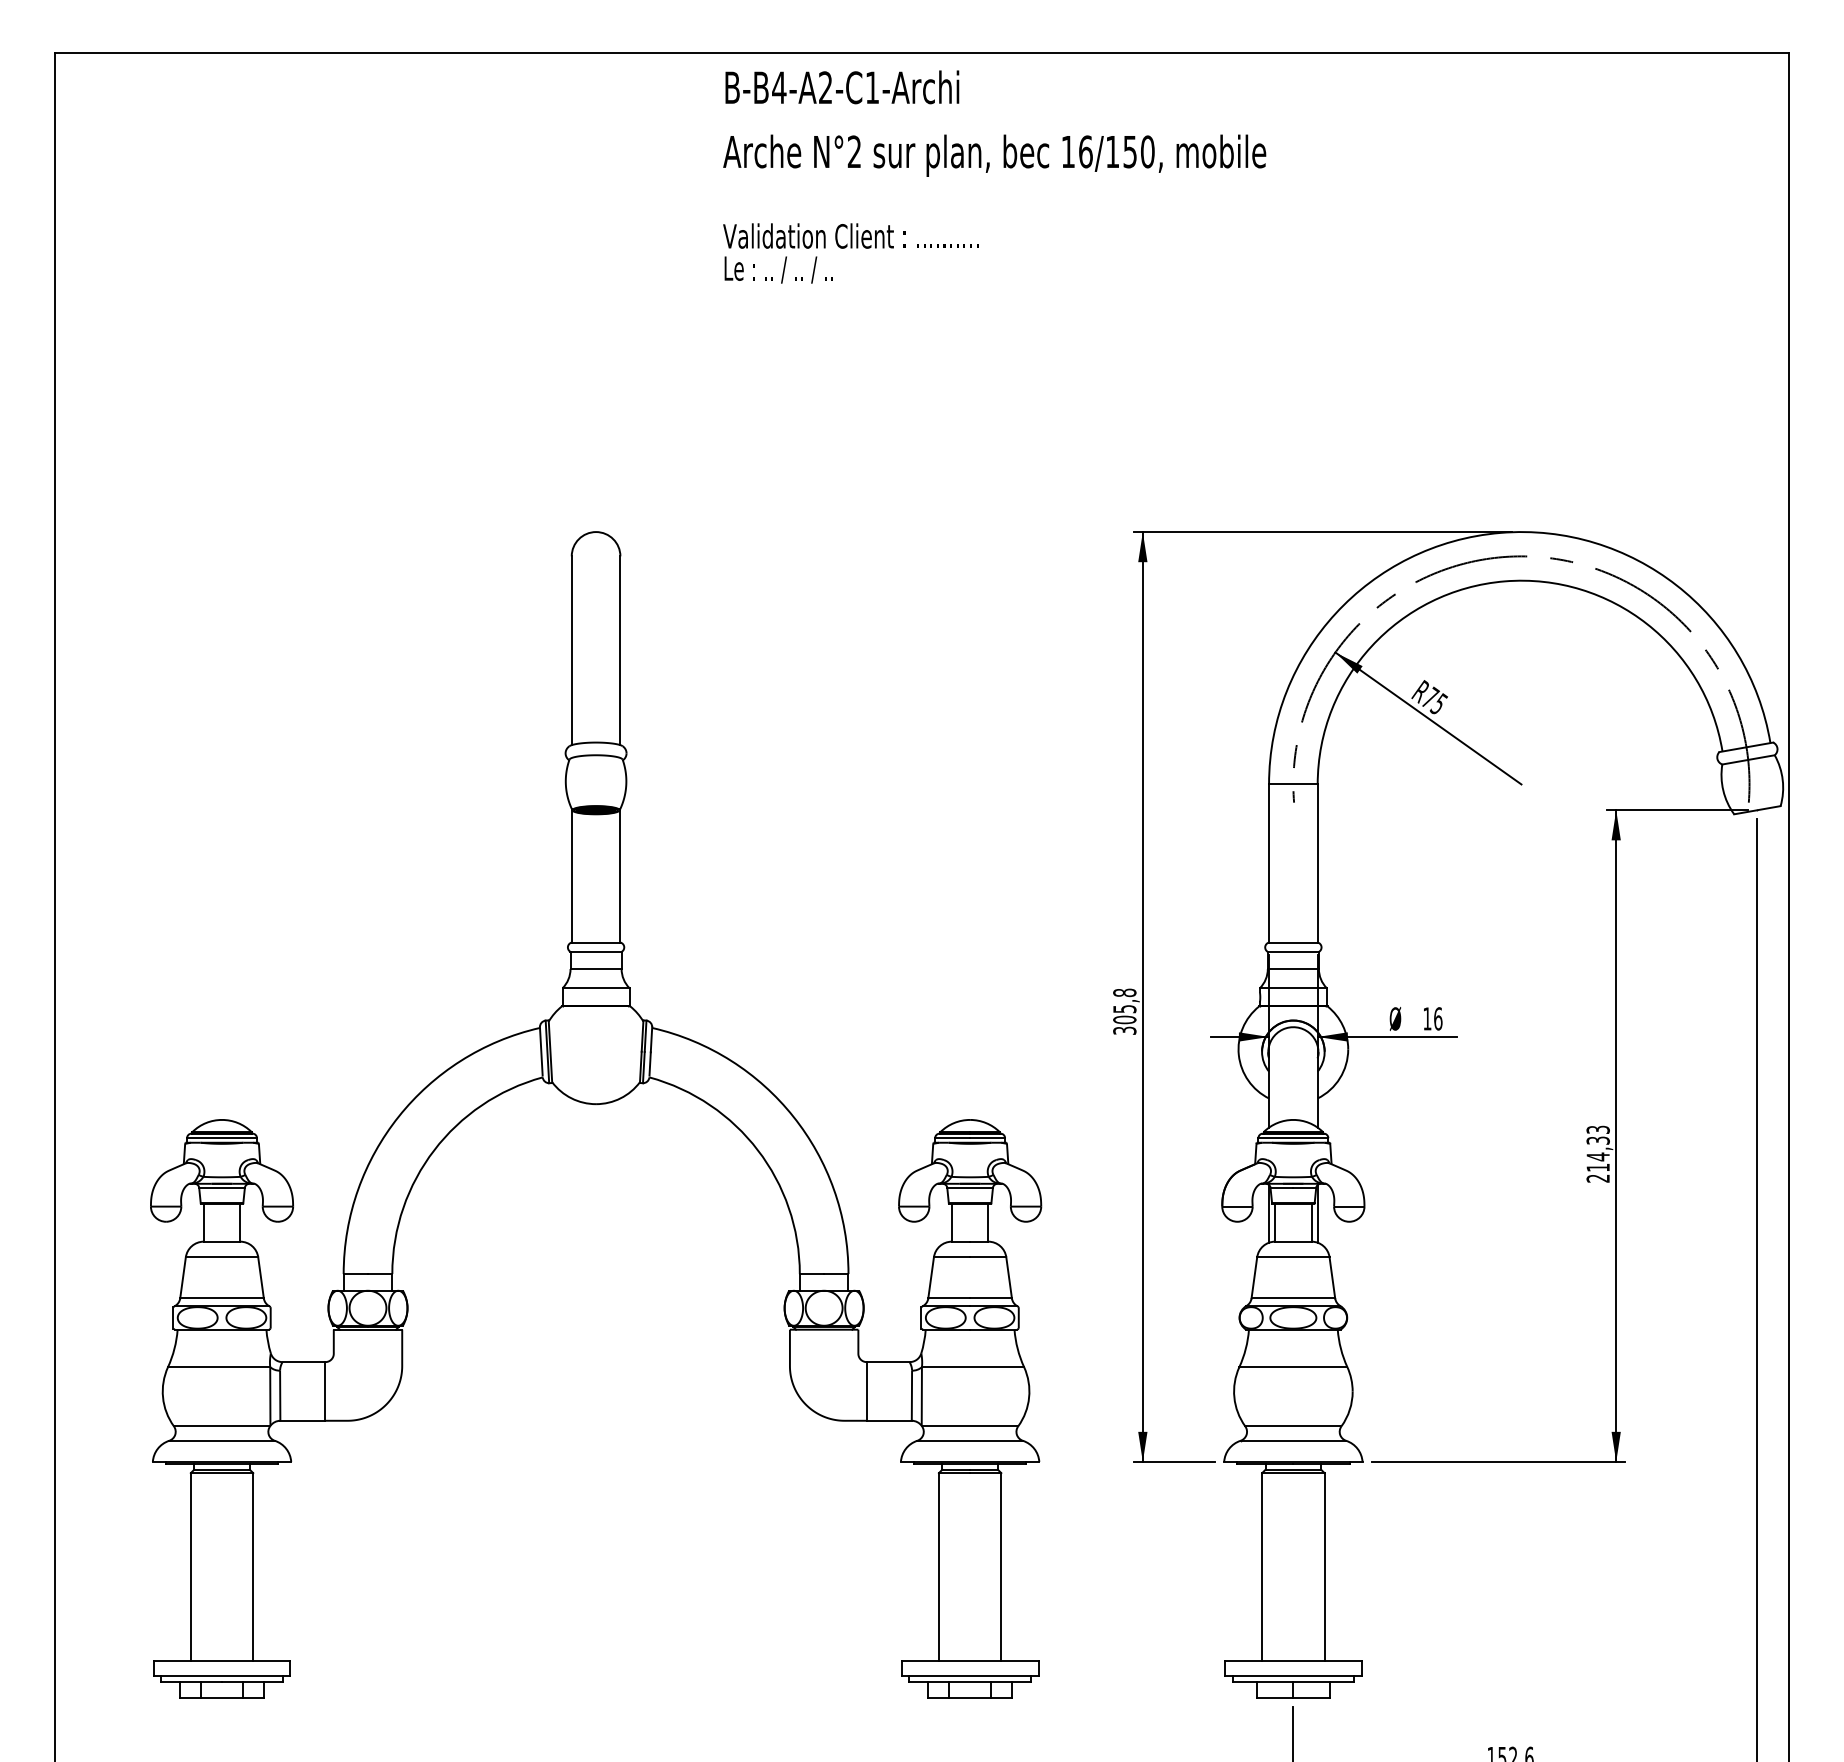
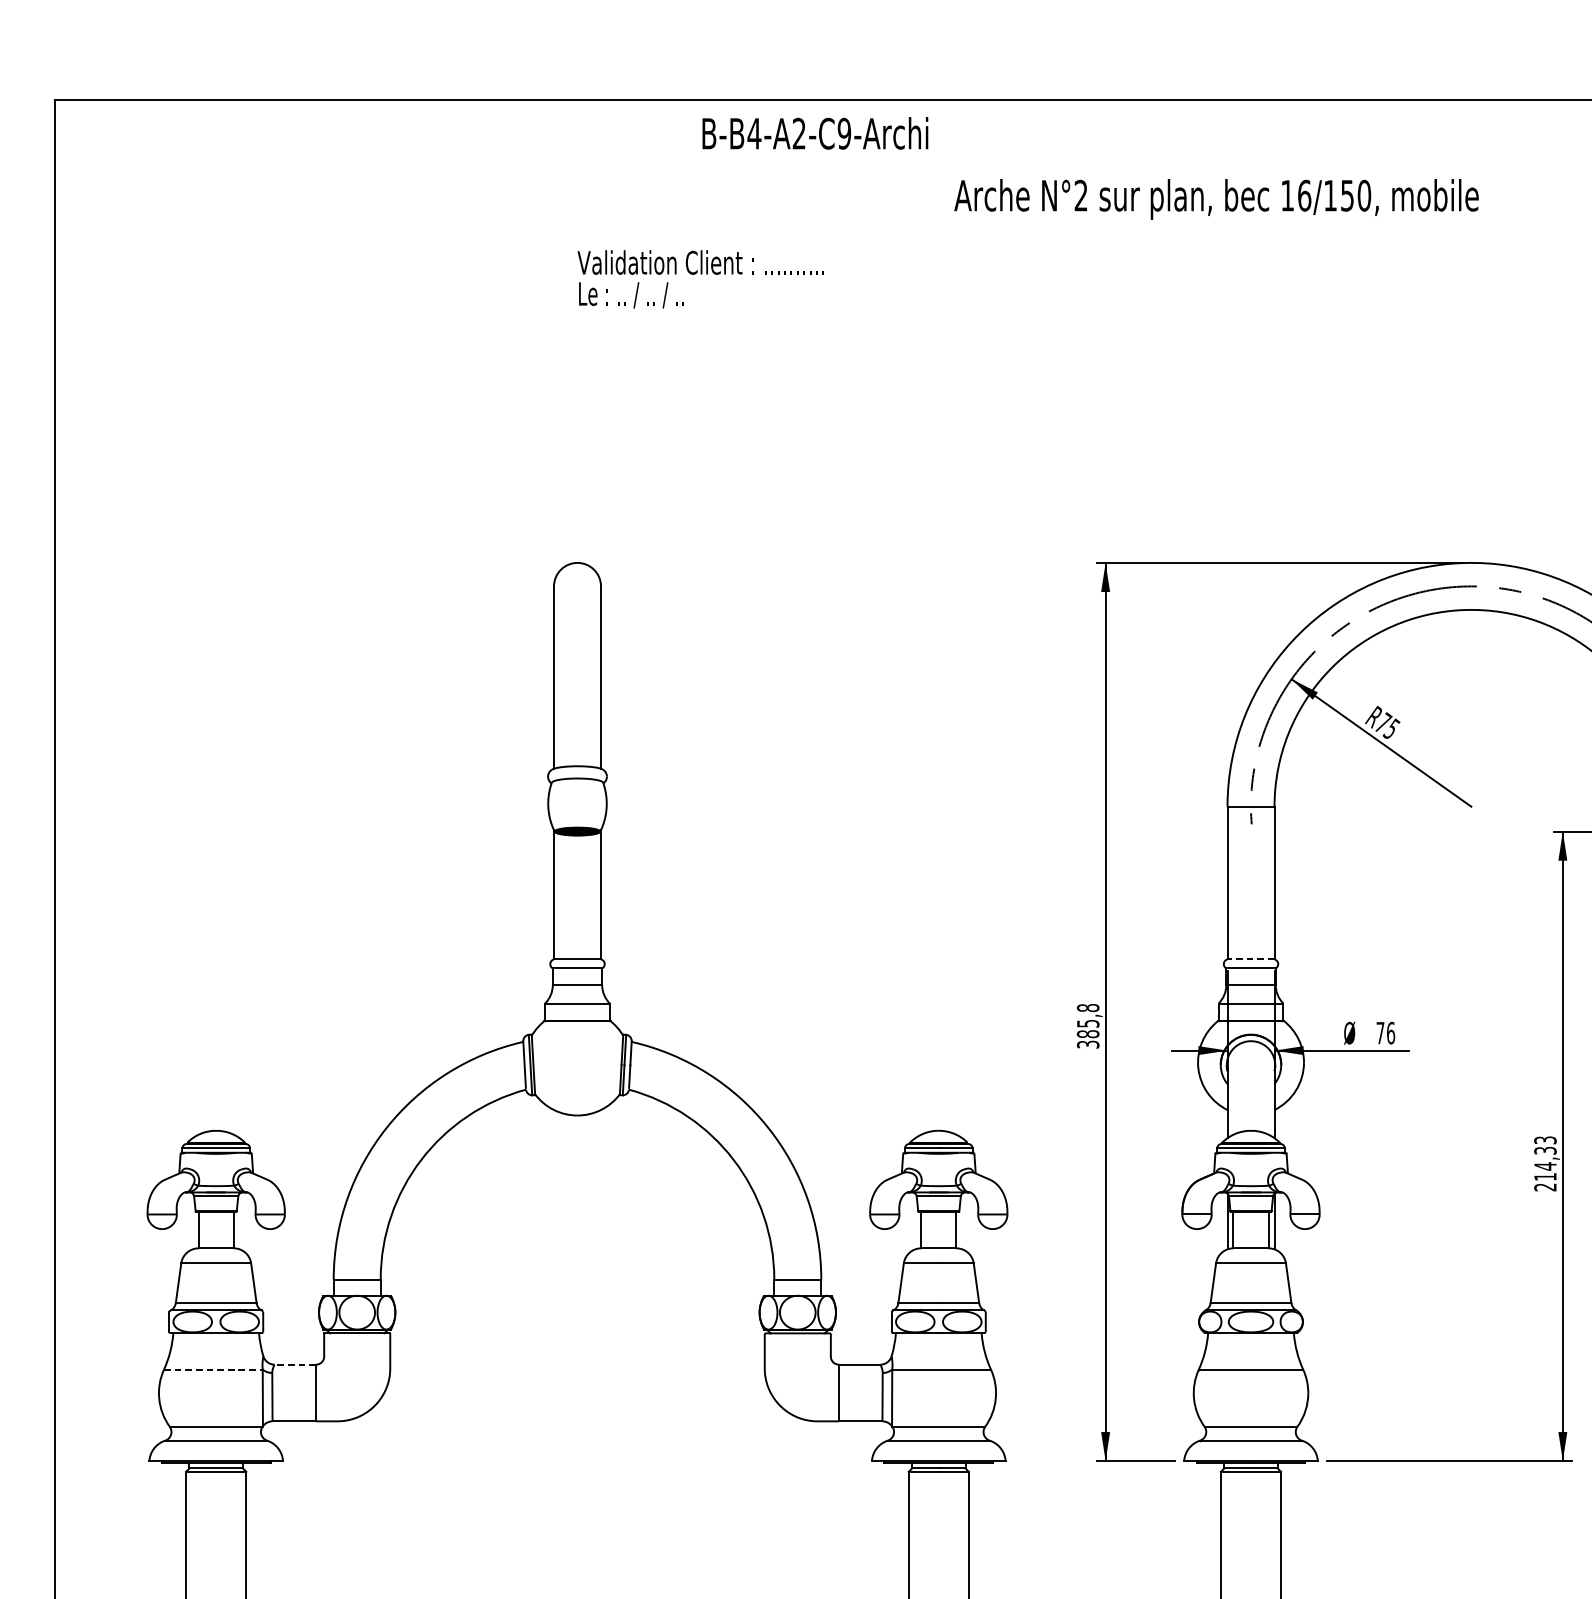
text: (872, 87) -> (844, 133), B-B4-A2-C1-Archi -> B-B4-A2-C9-Archi
text: (994, 155) -> (1216, 199), moved
text: (850, 253) -> (700, 279), moved
line: (1292, 942) -> (1250, 959), solid -> dashed
text: (1427, 1018) -> (1380, 1032), 16 -> 76
text: (1124, 1019) -> (1087, 1033), 305,8 -> 385,8
line: (303, 1362) -> (294, 1365), solid -> dashed
line: (219, 1367) -> (213, 1369), solid -> dashed

